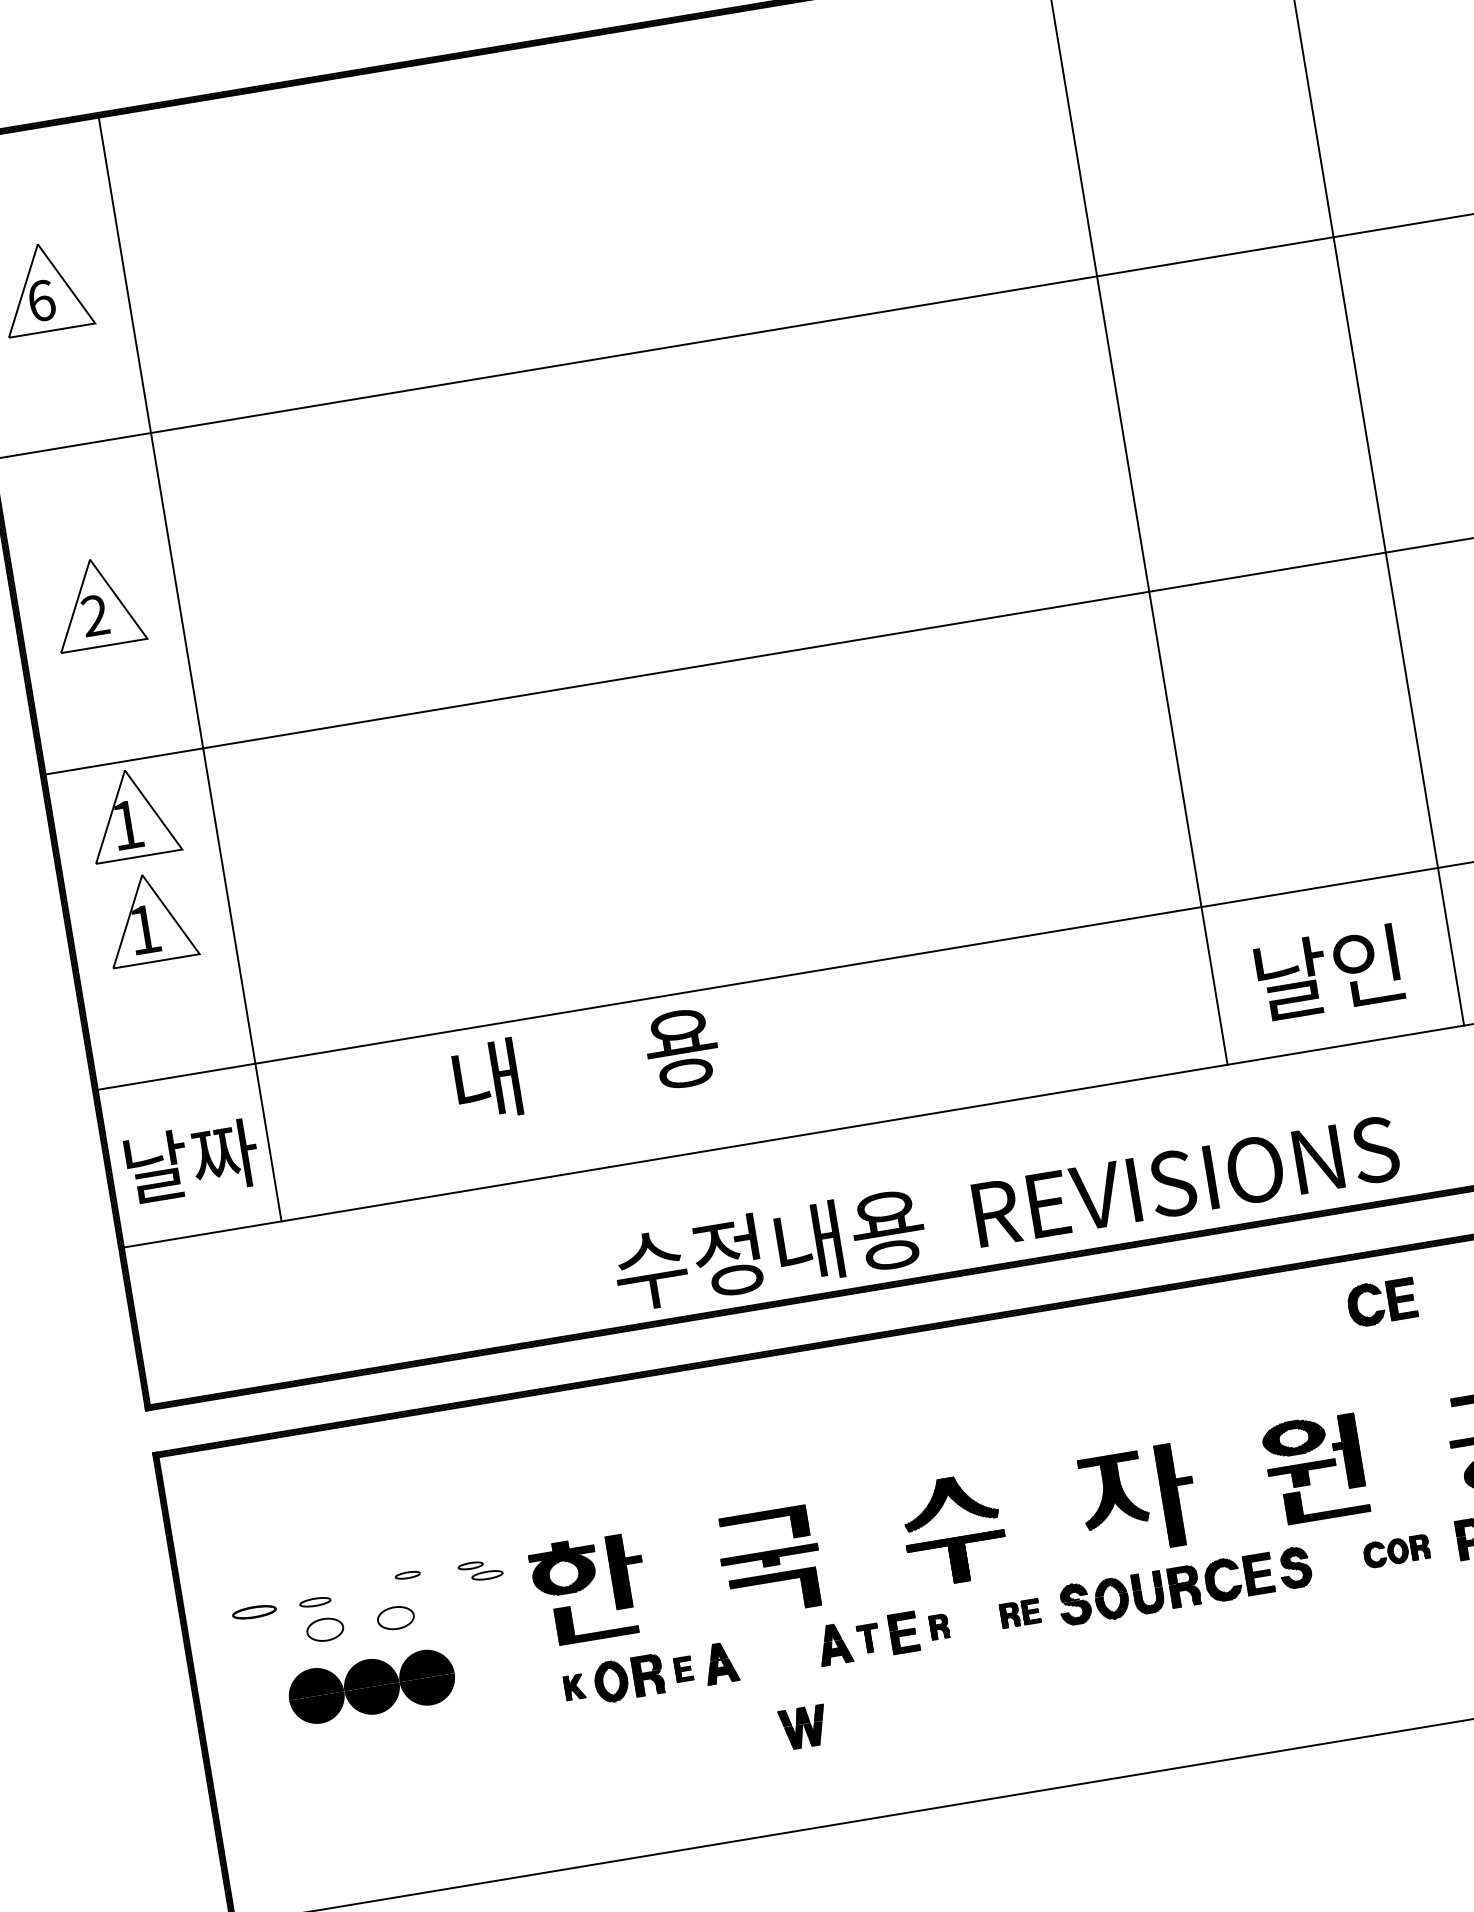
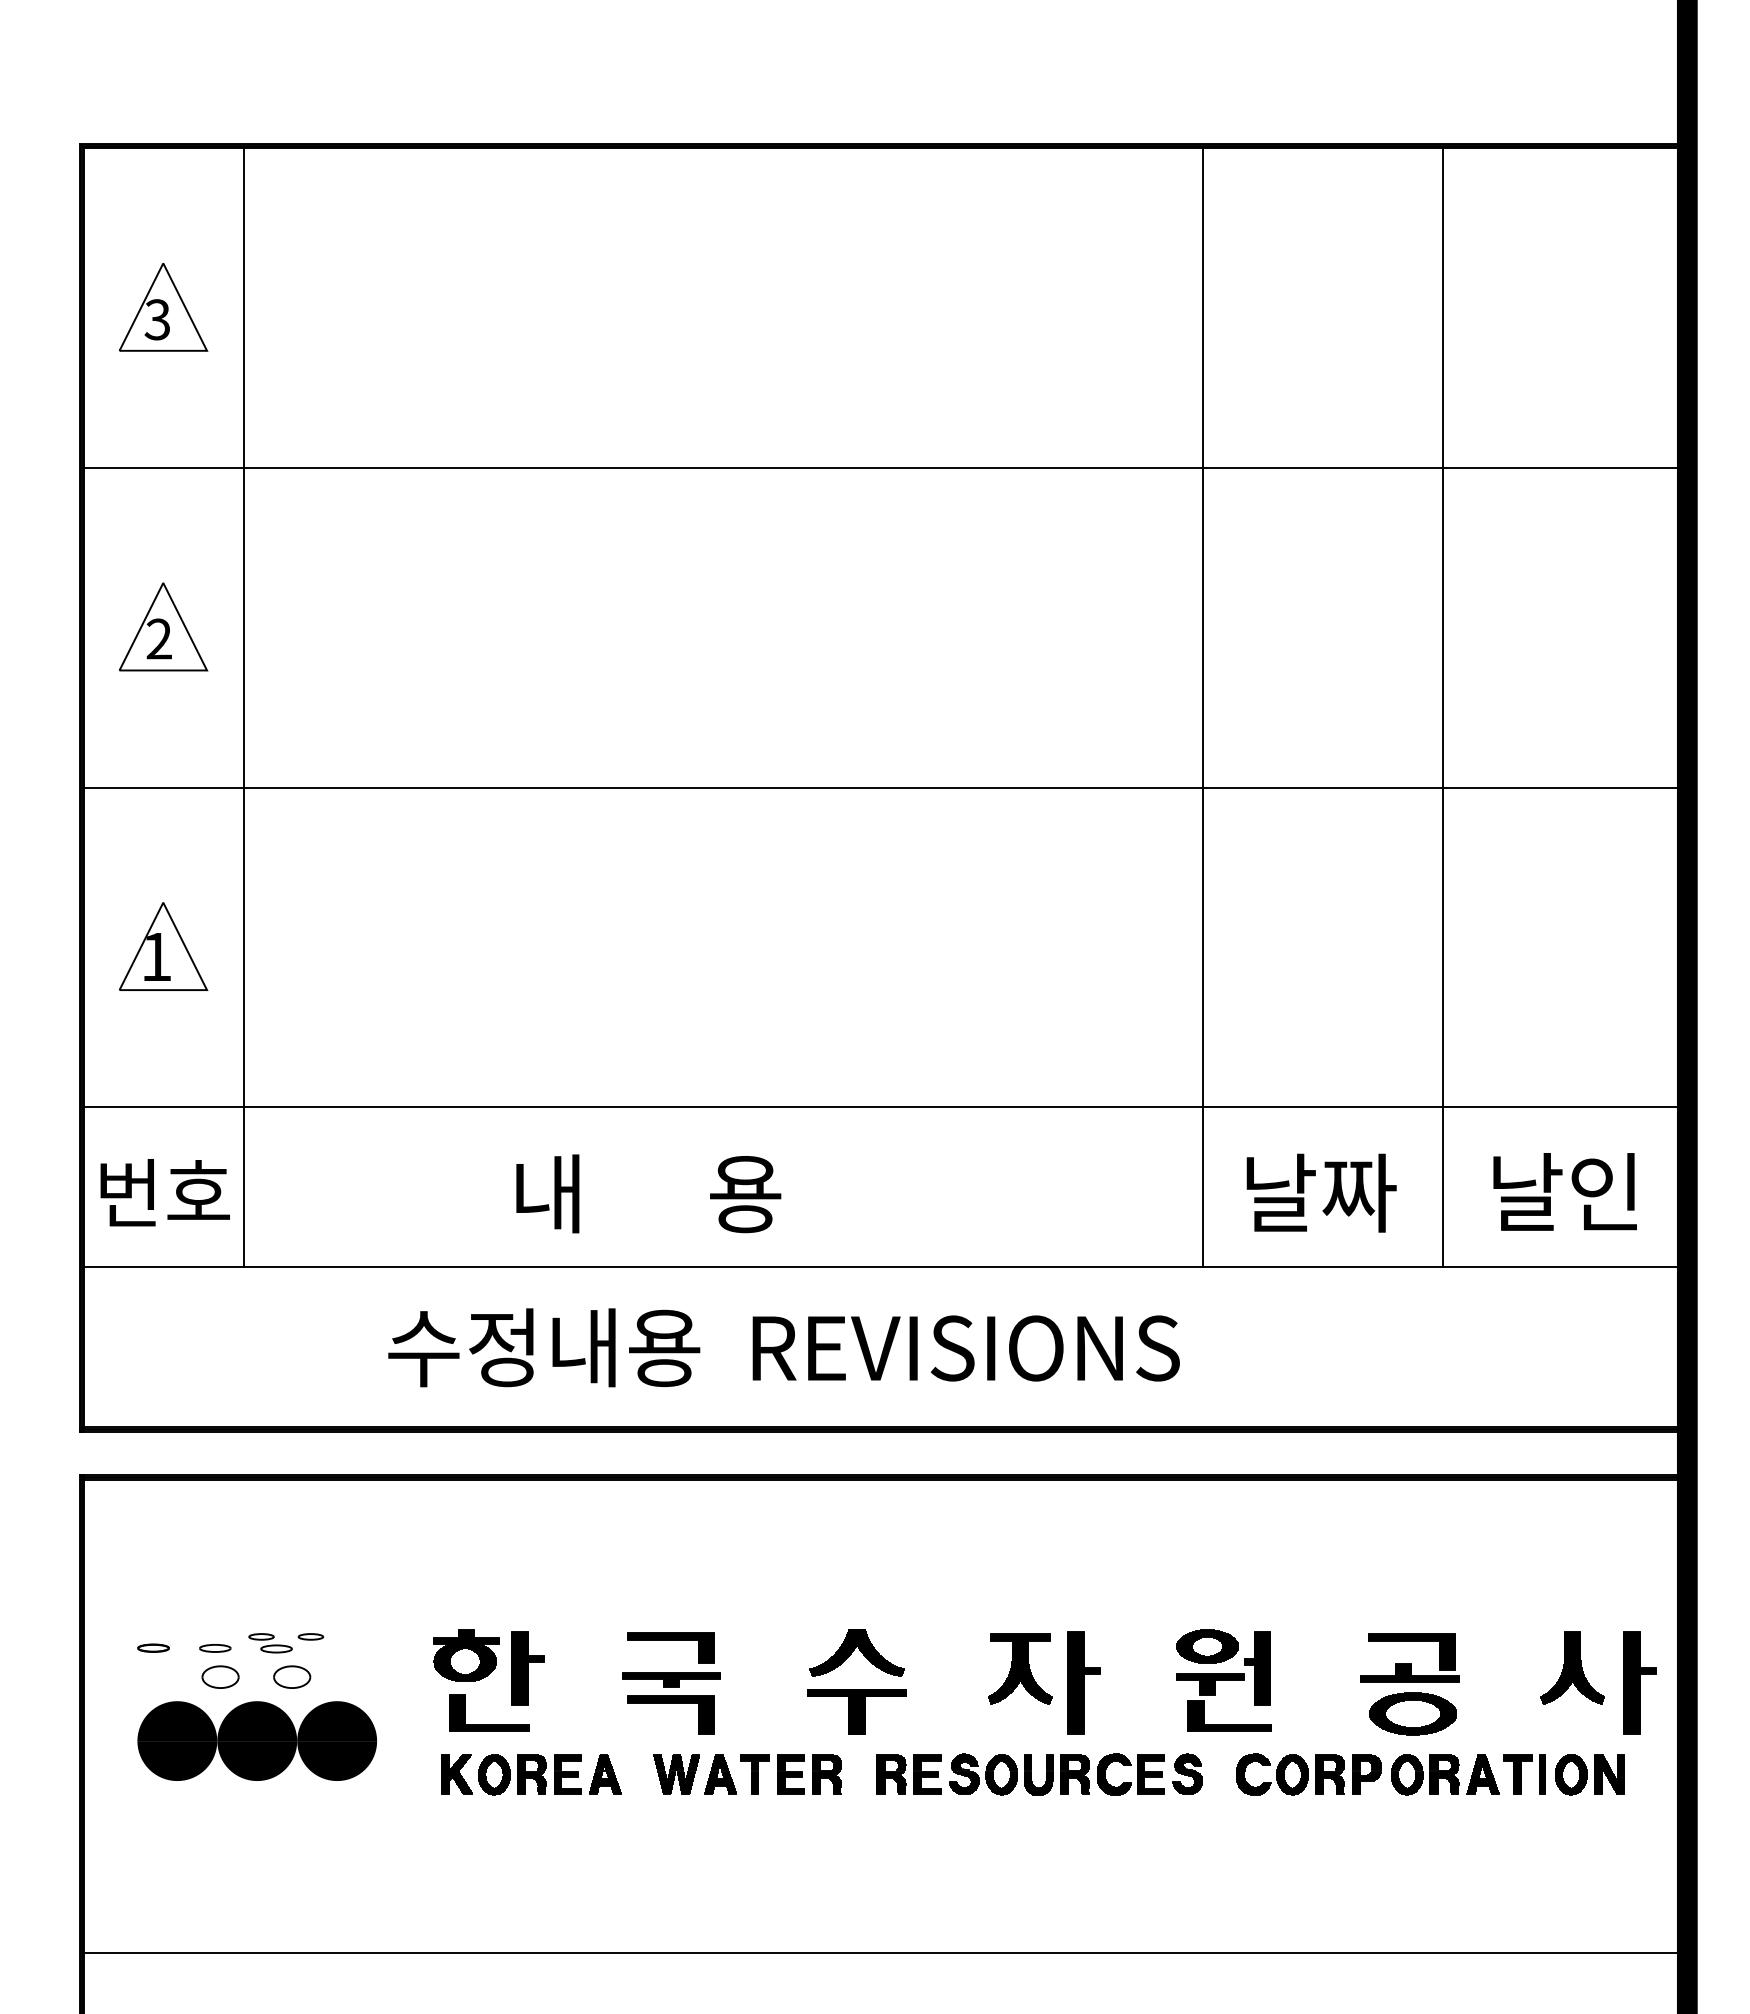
text: (41, 300) -> (157, 319), 6 -> 3
part: (132, 813) -> (163, 840), removed
text: (1369, 965) -> (1359, 1192), 날인 -> 날짜
text: (586, 1063) -> (648, 1193), moved
text: (191, 1160) -> (165, 1192), 날짜 -> 번호
text: (1005, 1210) -> (783, 1347), moved
part: (1388, 1301) -> (1323, 1526), removed
part: (1396, 1551) -> (1290, 1774), size x1.67
part: (480, 1570) -> (270, 1643), moved
part: (254, 1611) -> (153, 1647), size x0.71
part: (1019, 1613) -> (908, 1774), size x1.67
part: (938, 1626) -> (826, 1774), size x1.67
part: (867, 1638) -> (754, 1774), size x1.43
part: (683, 1669) -> (567, 1774), size x1.67
part: (372, 1686) -> (257, 1740), size x1.43
part: (573, 1687) -> (456, 1774), size x1.67
part: (803, 1727) -> (676, 1774), moved

